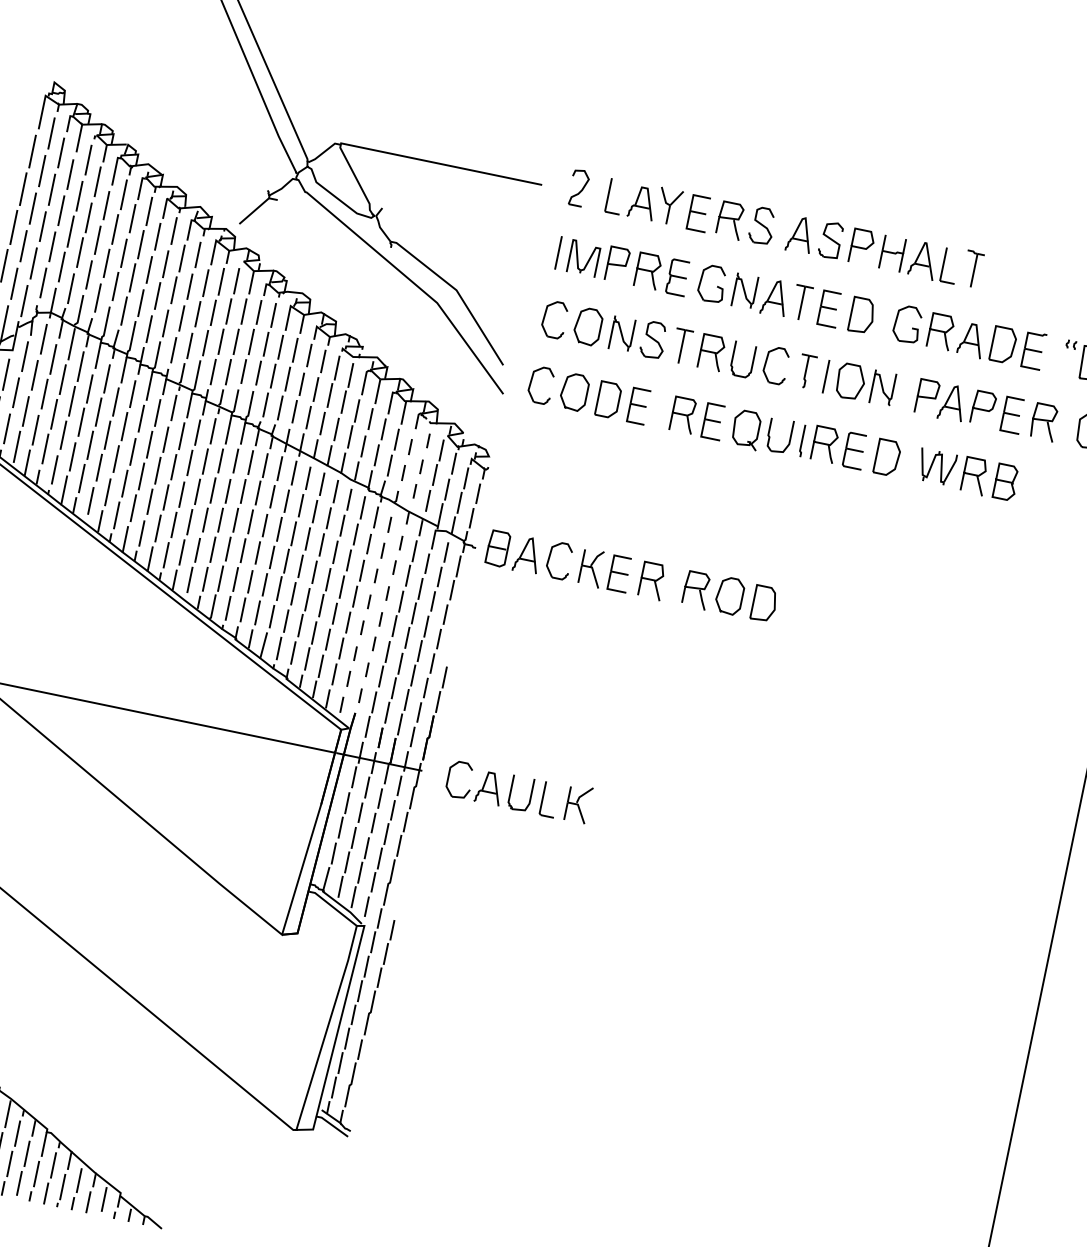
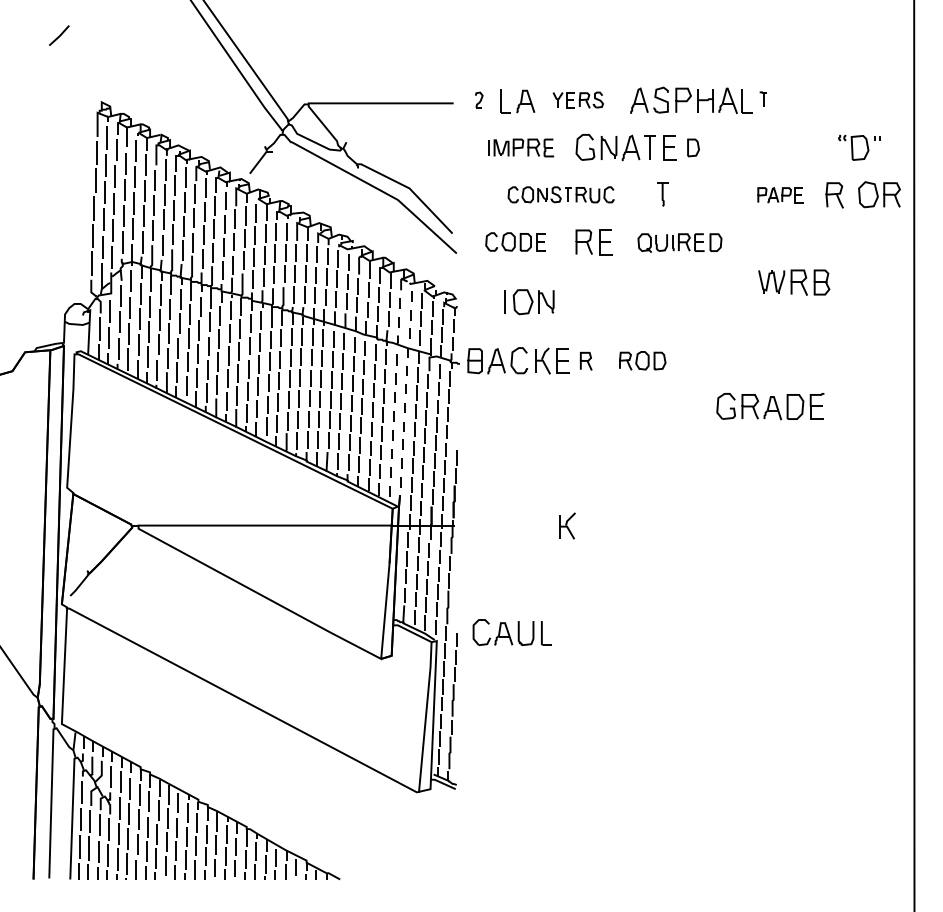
part: (577, 186) -> (478, 99), size x0.6
part: (716, 215) -> (578, 99), size x0.6
part: (623, 265) -> (521, 147), size x0.7
part: (973, 268) -> (763, 99), size x0.6
part: (862, 315) -> (693, 147), size x0.7
part: (968, 337) -> (770, 406), moved
part: (664, 342) -> (560, 194), size x0.6
part: (859, 383) -> (529, 302), moved
part: (588, 394) -> (515, 241), size x0.7
part: (969, 406) -> (780, 195), size x0.6
part: (815, 442) -> (679, 242), size x0.7
part: (968, 474) -> (794, 282), moved
part: (650, 580) -> (585, 361), size x0.7
part: (730, 595) -> (642, 360), size x0.7
part: (500, 788) -> (511, 632), moved

